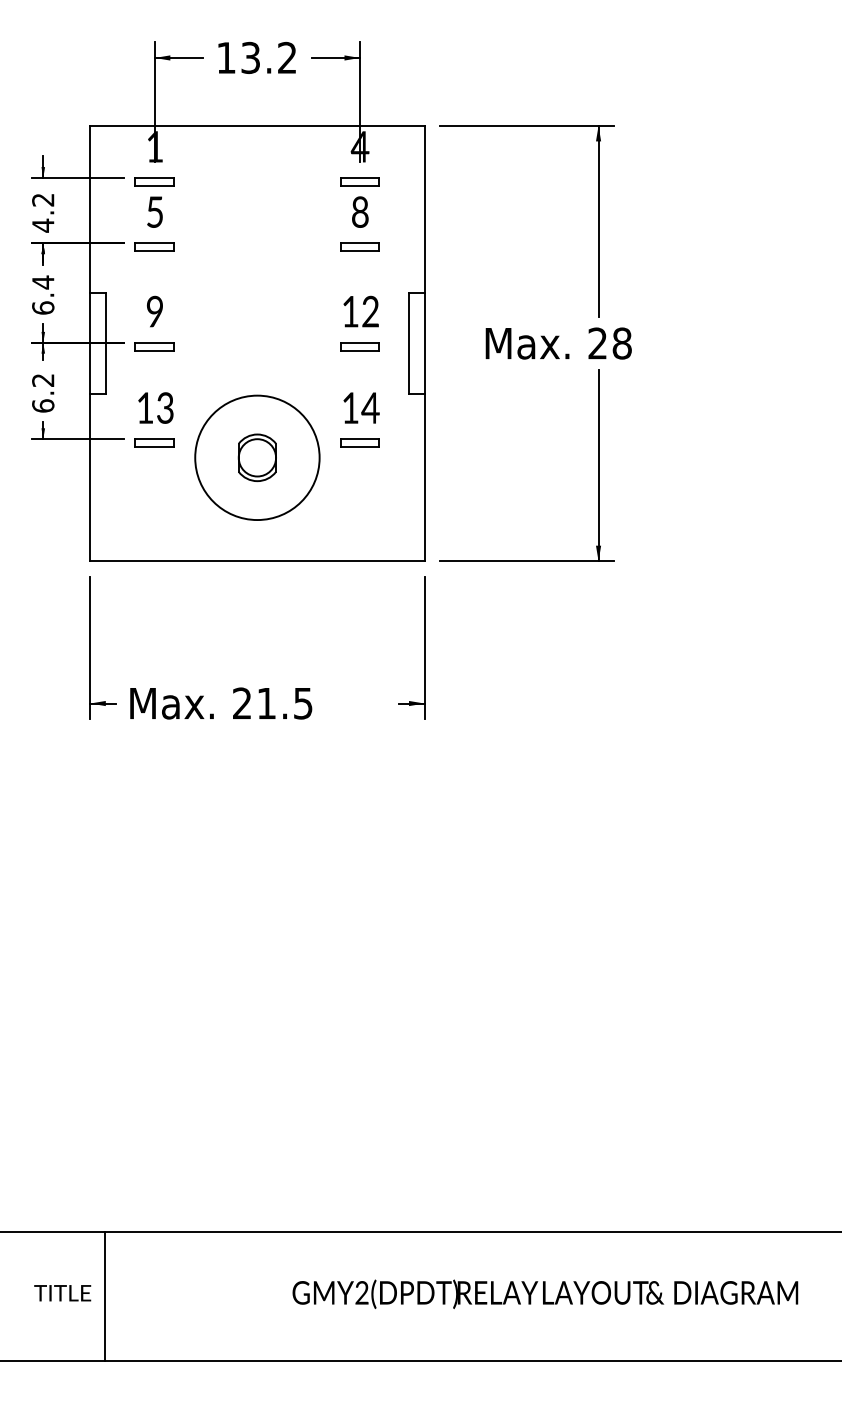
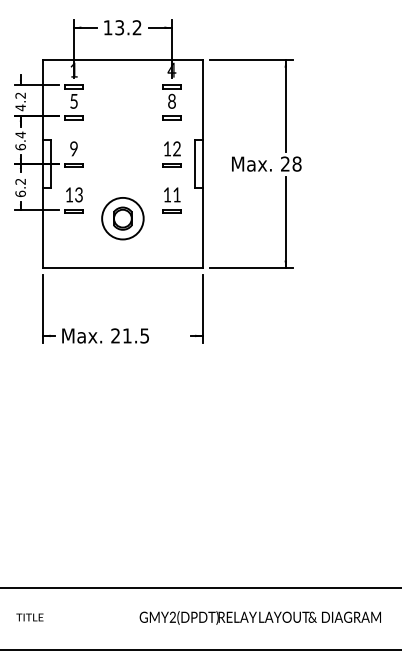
text: (369, 407) -> (176, 194), 14 -> 11
circle: (256, 457) -> (122, 218), size x0.7
line: (105, 1295) -> (50, 618), removed

